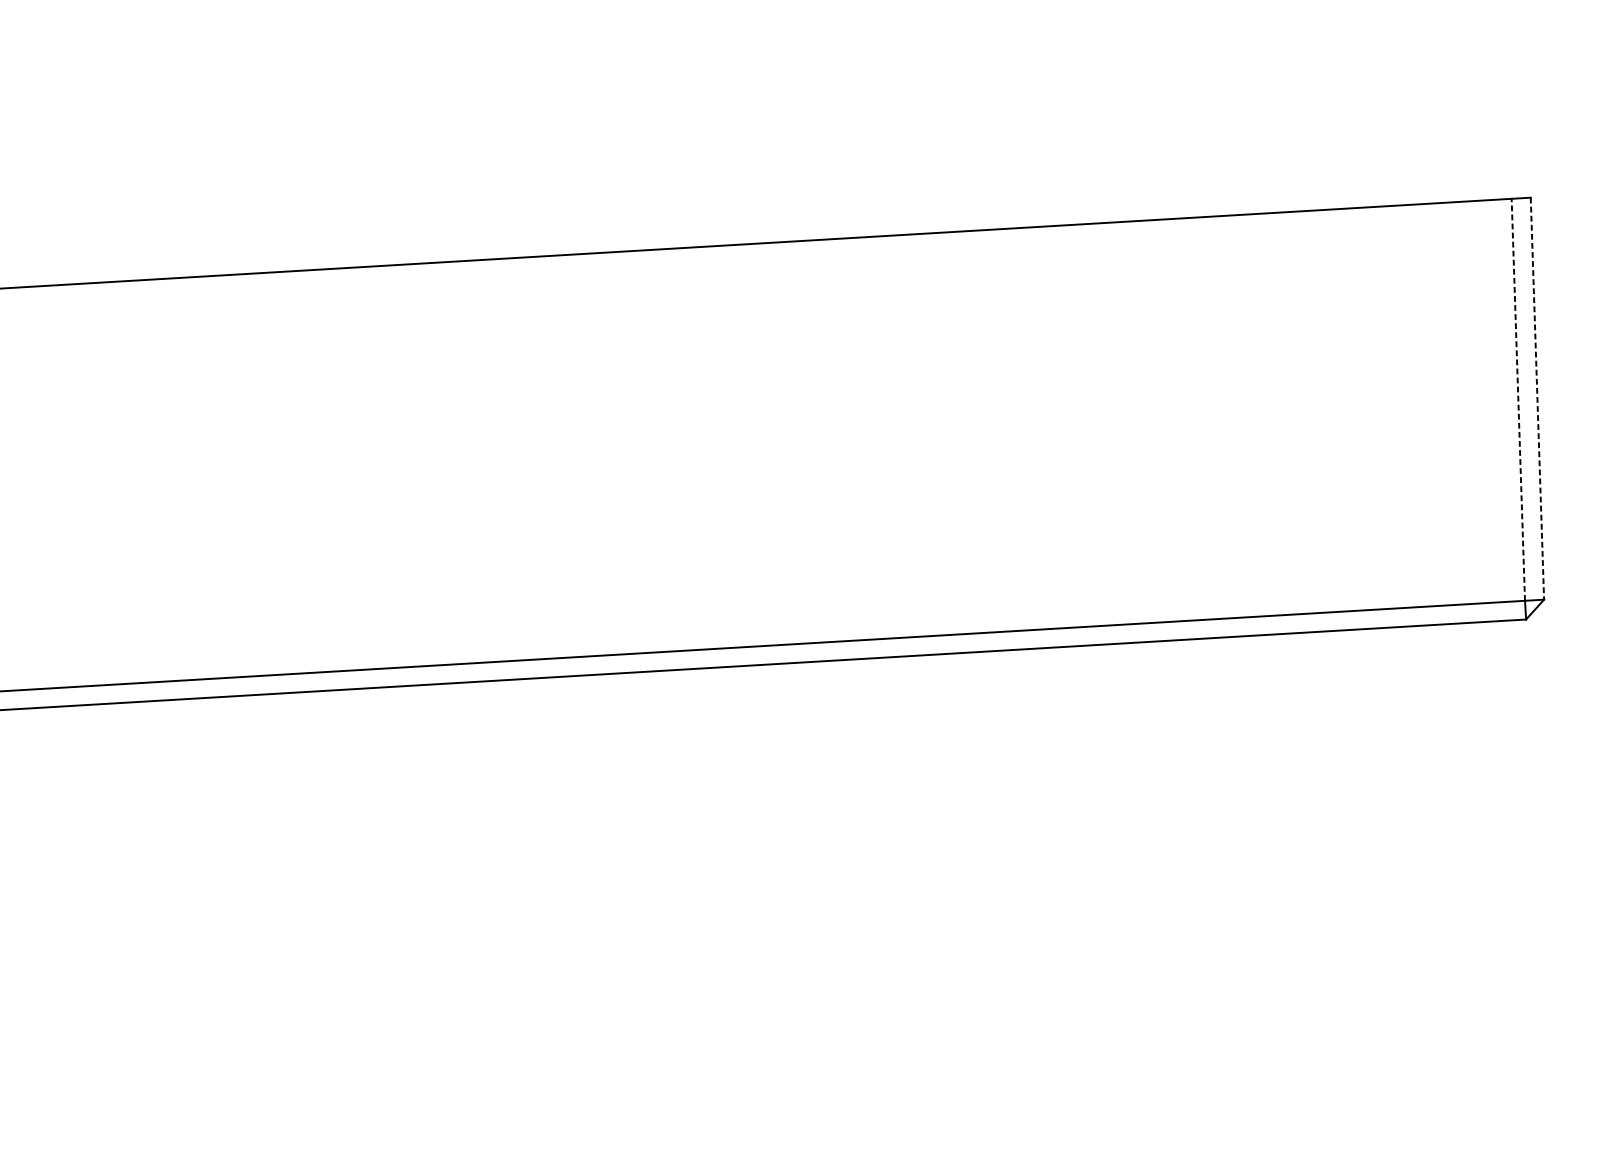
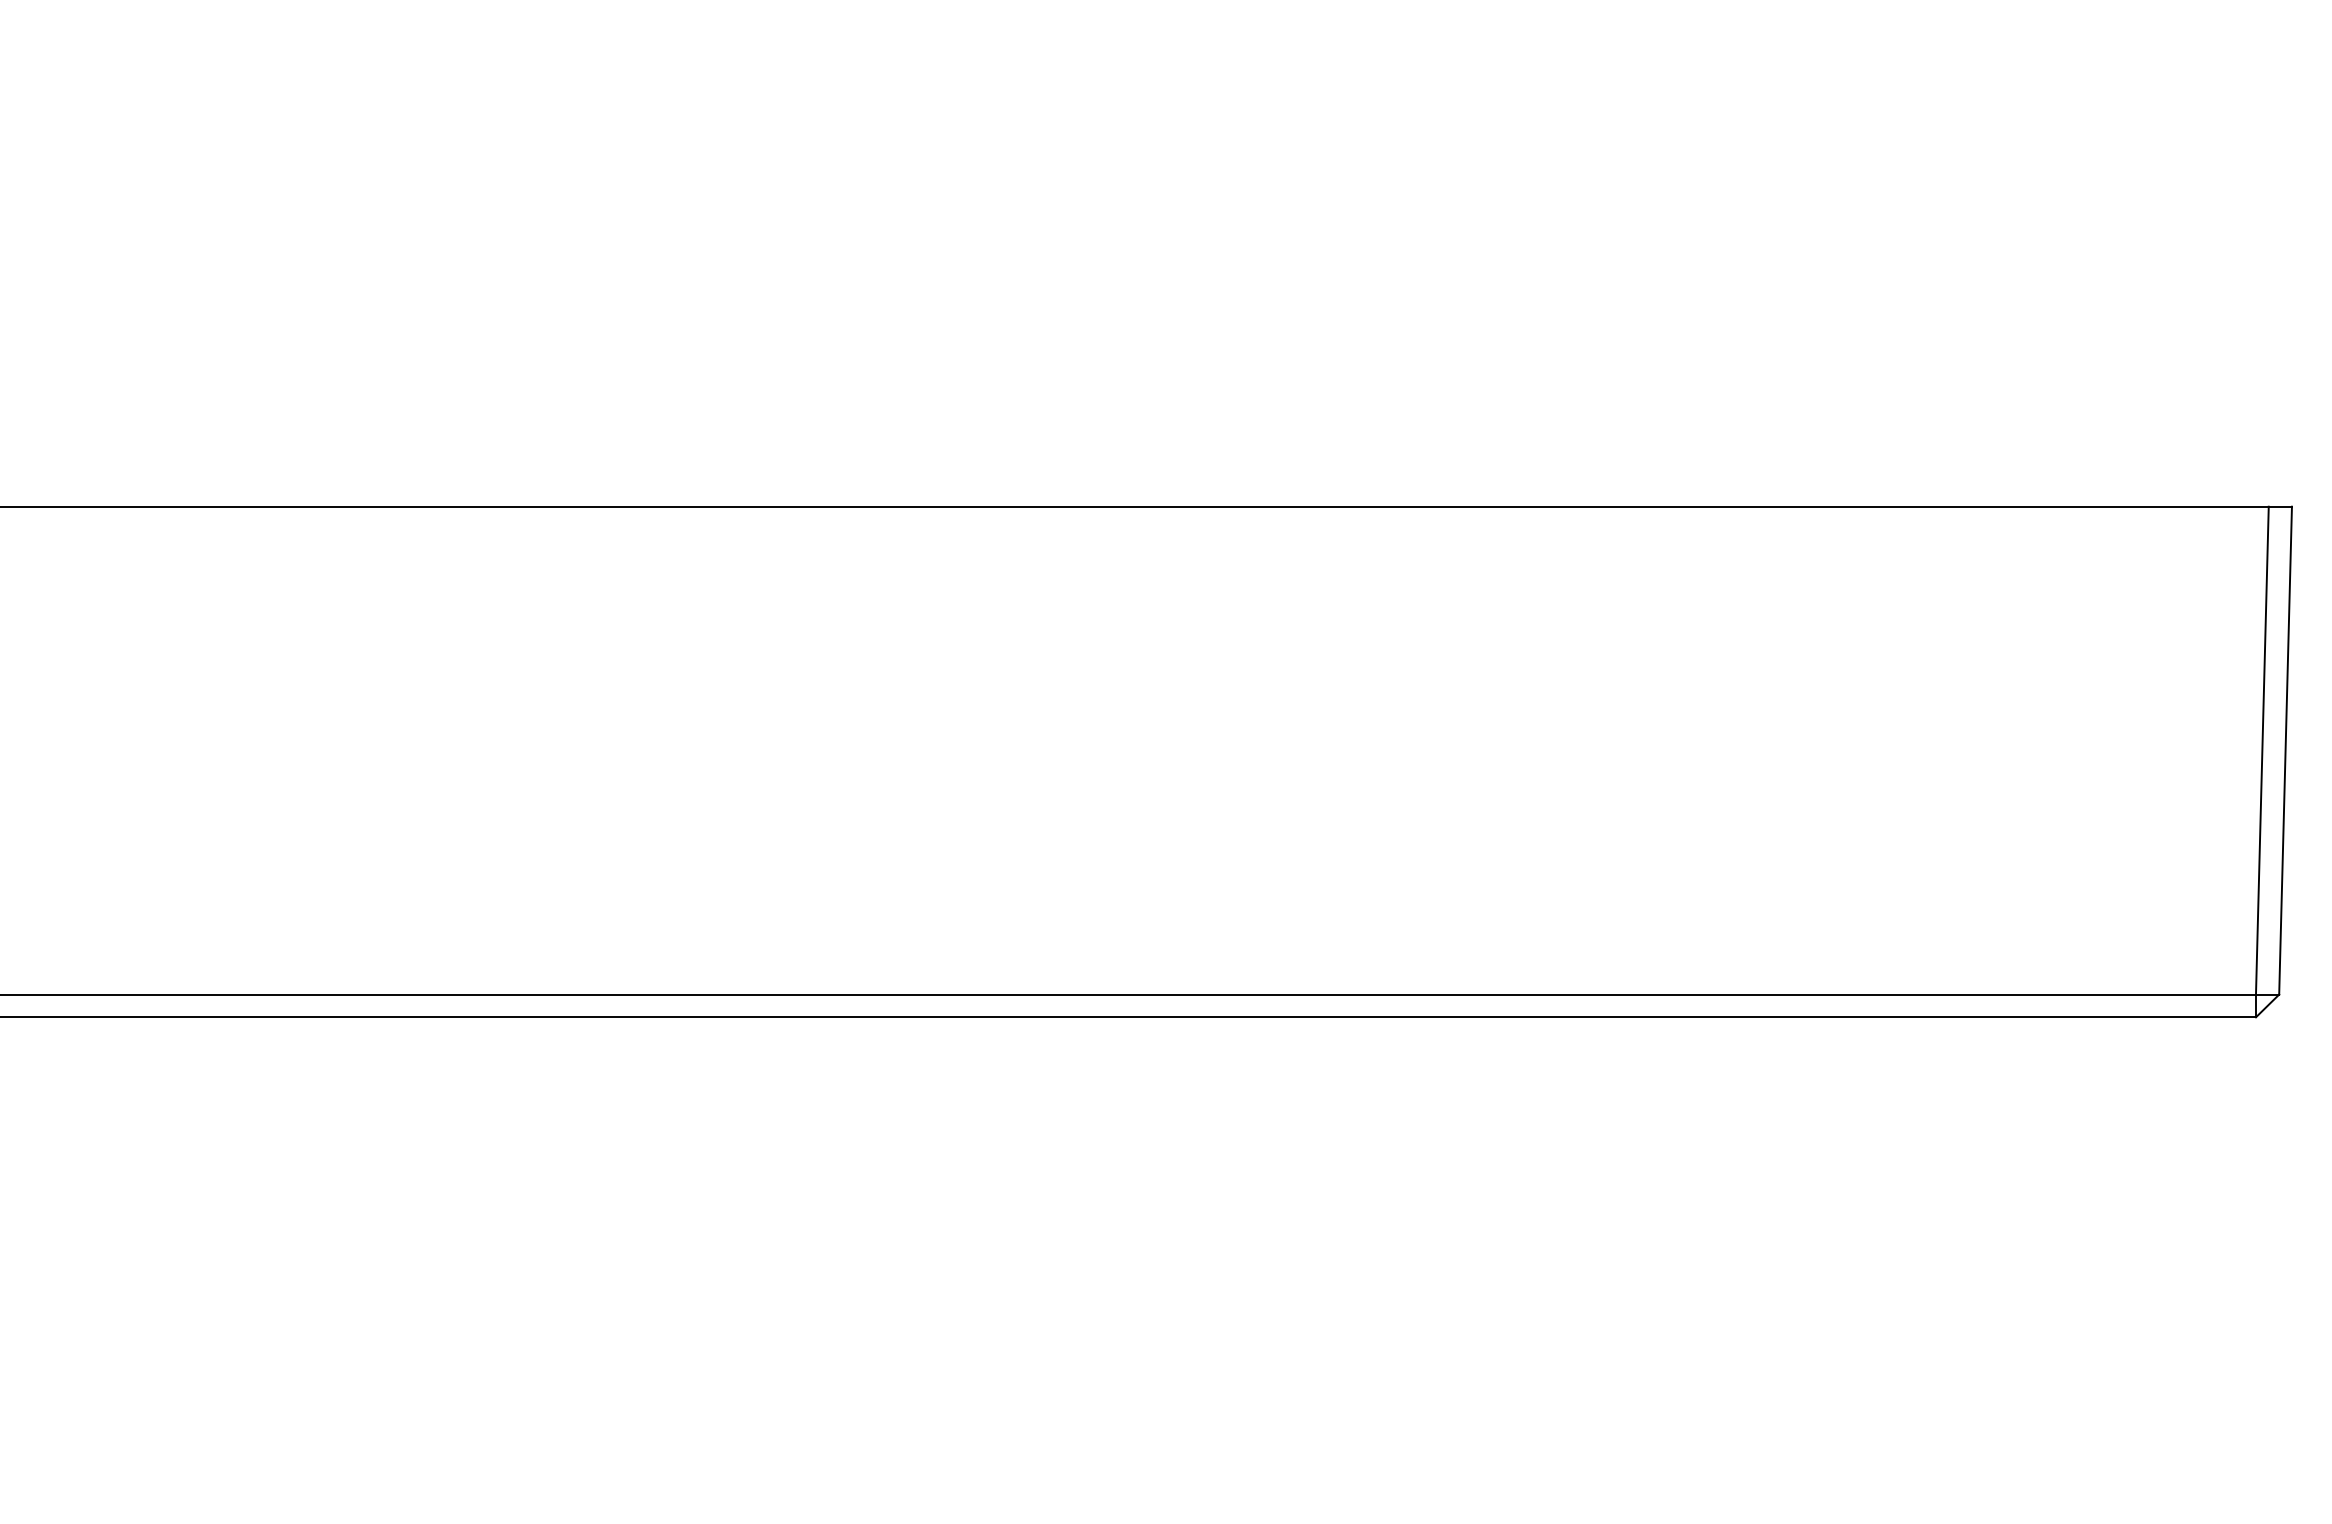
line: (1518, 399) -> (2262, 750), dashed -> solid
line: (1537, 399) -> (2285, 751), dashed -> solid

